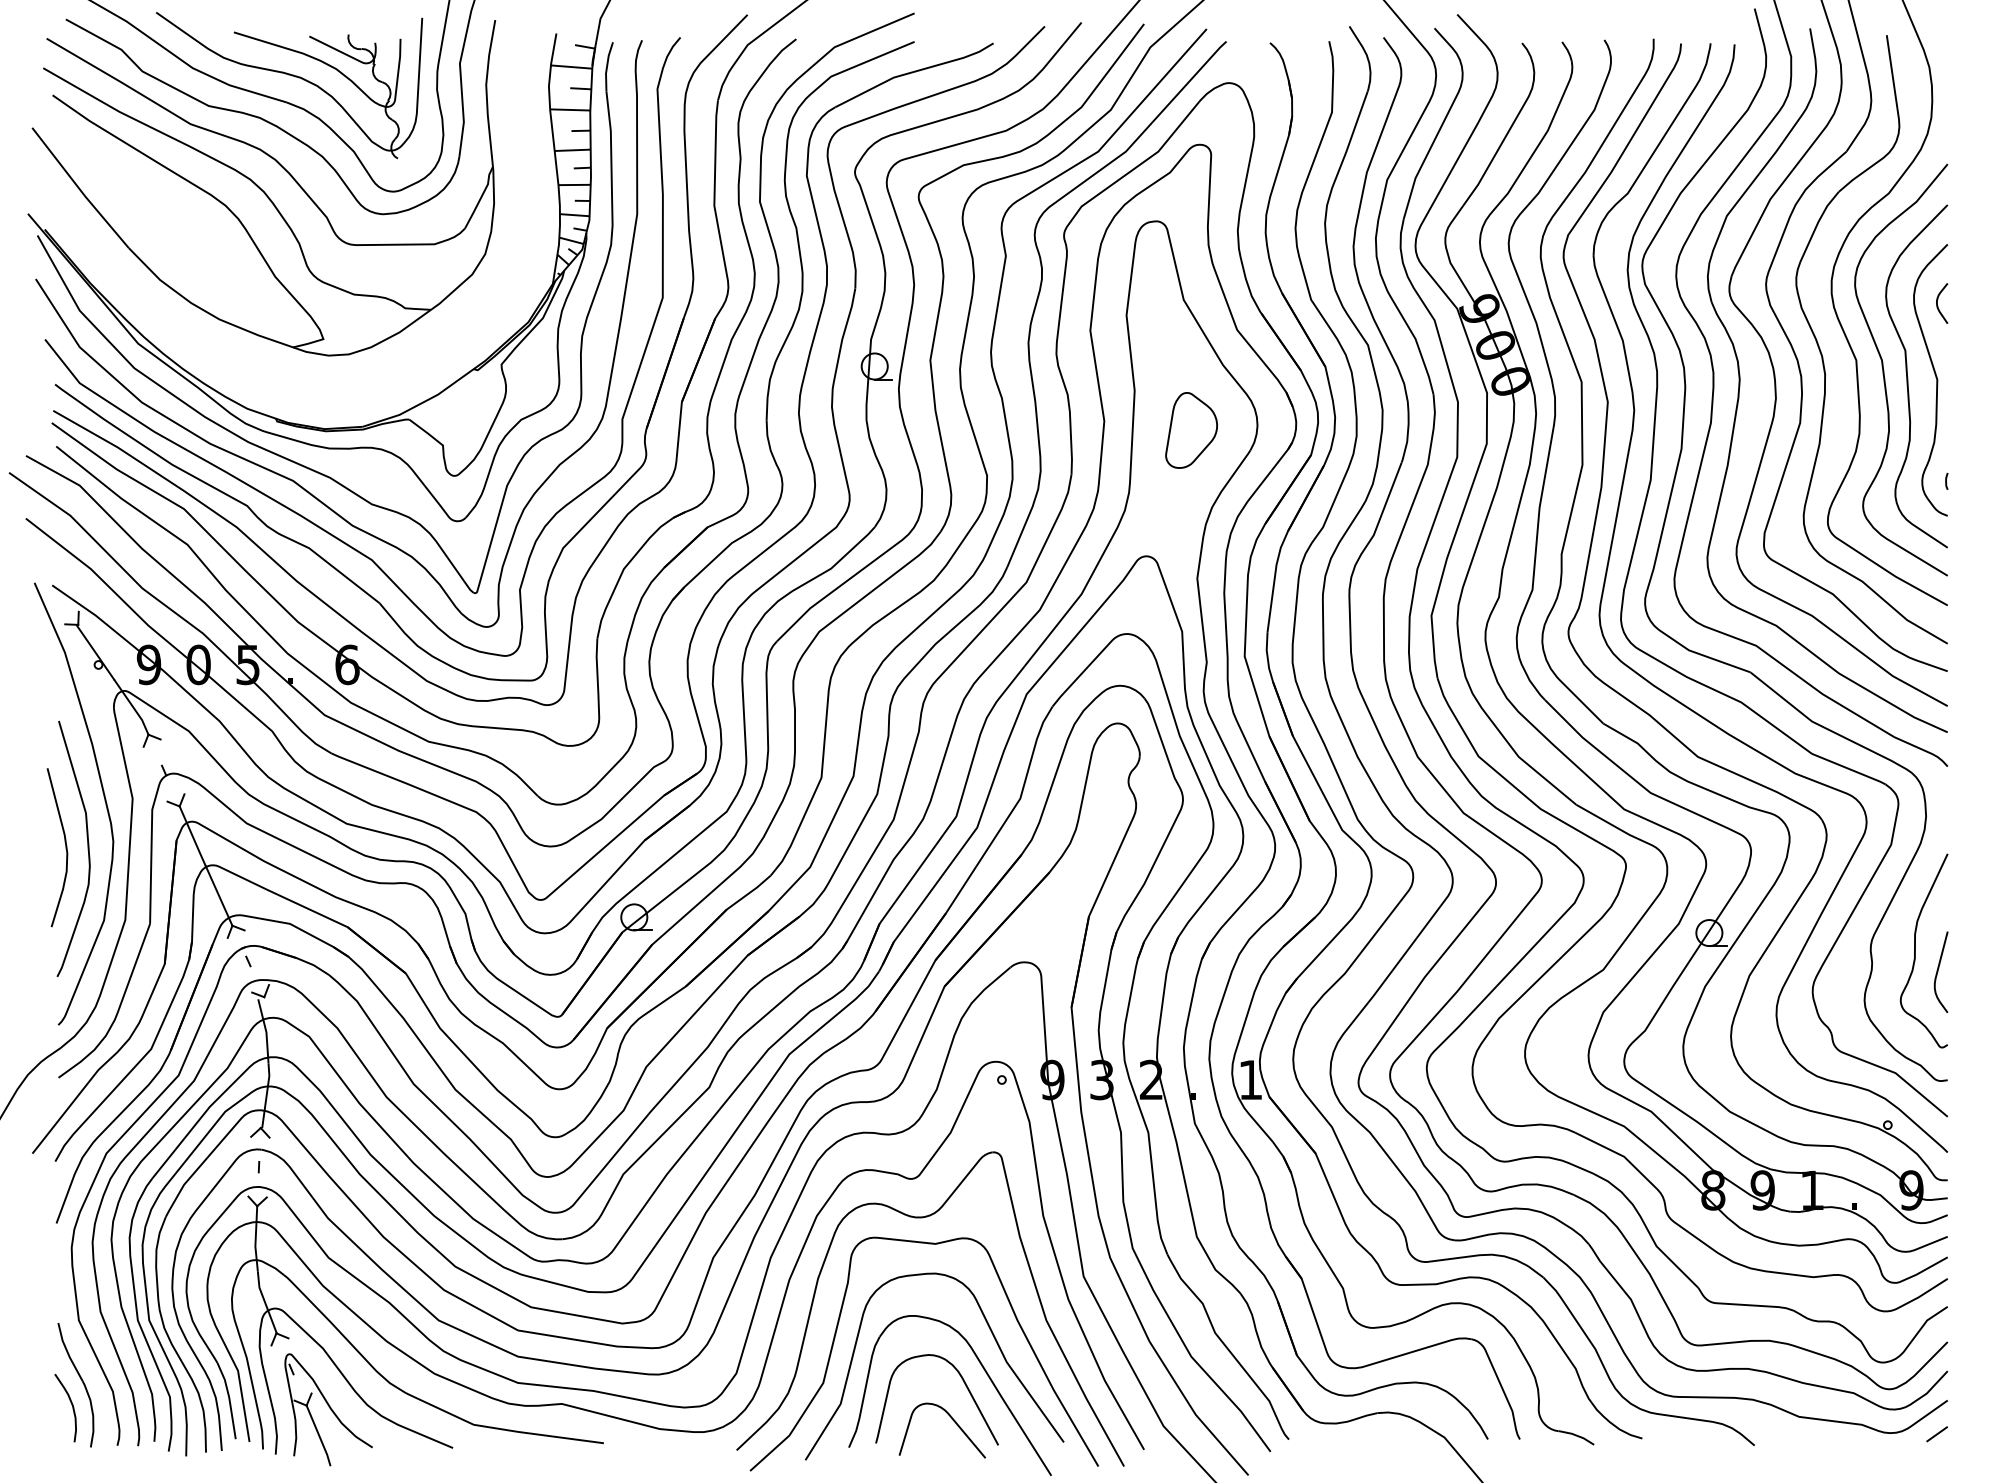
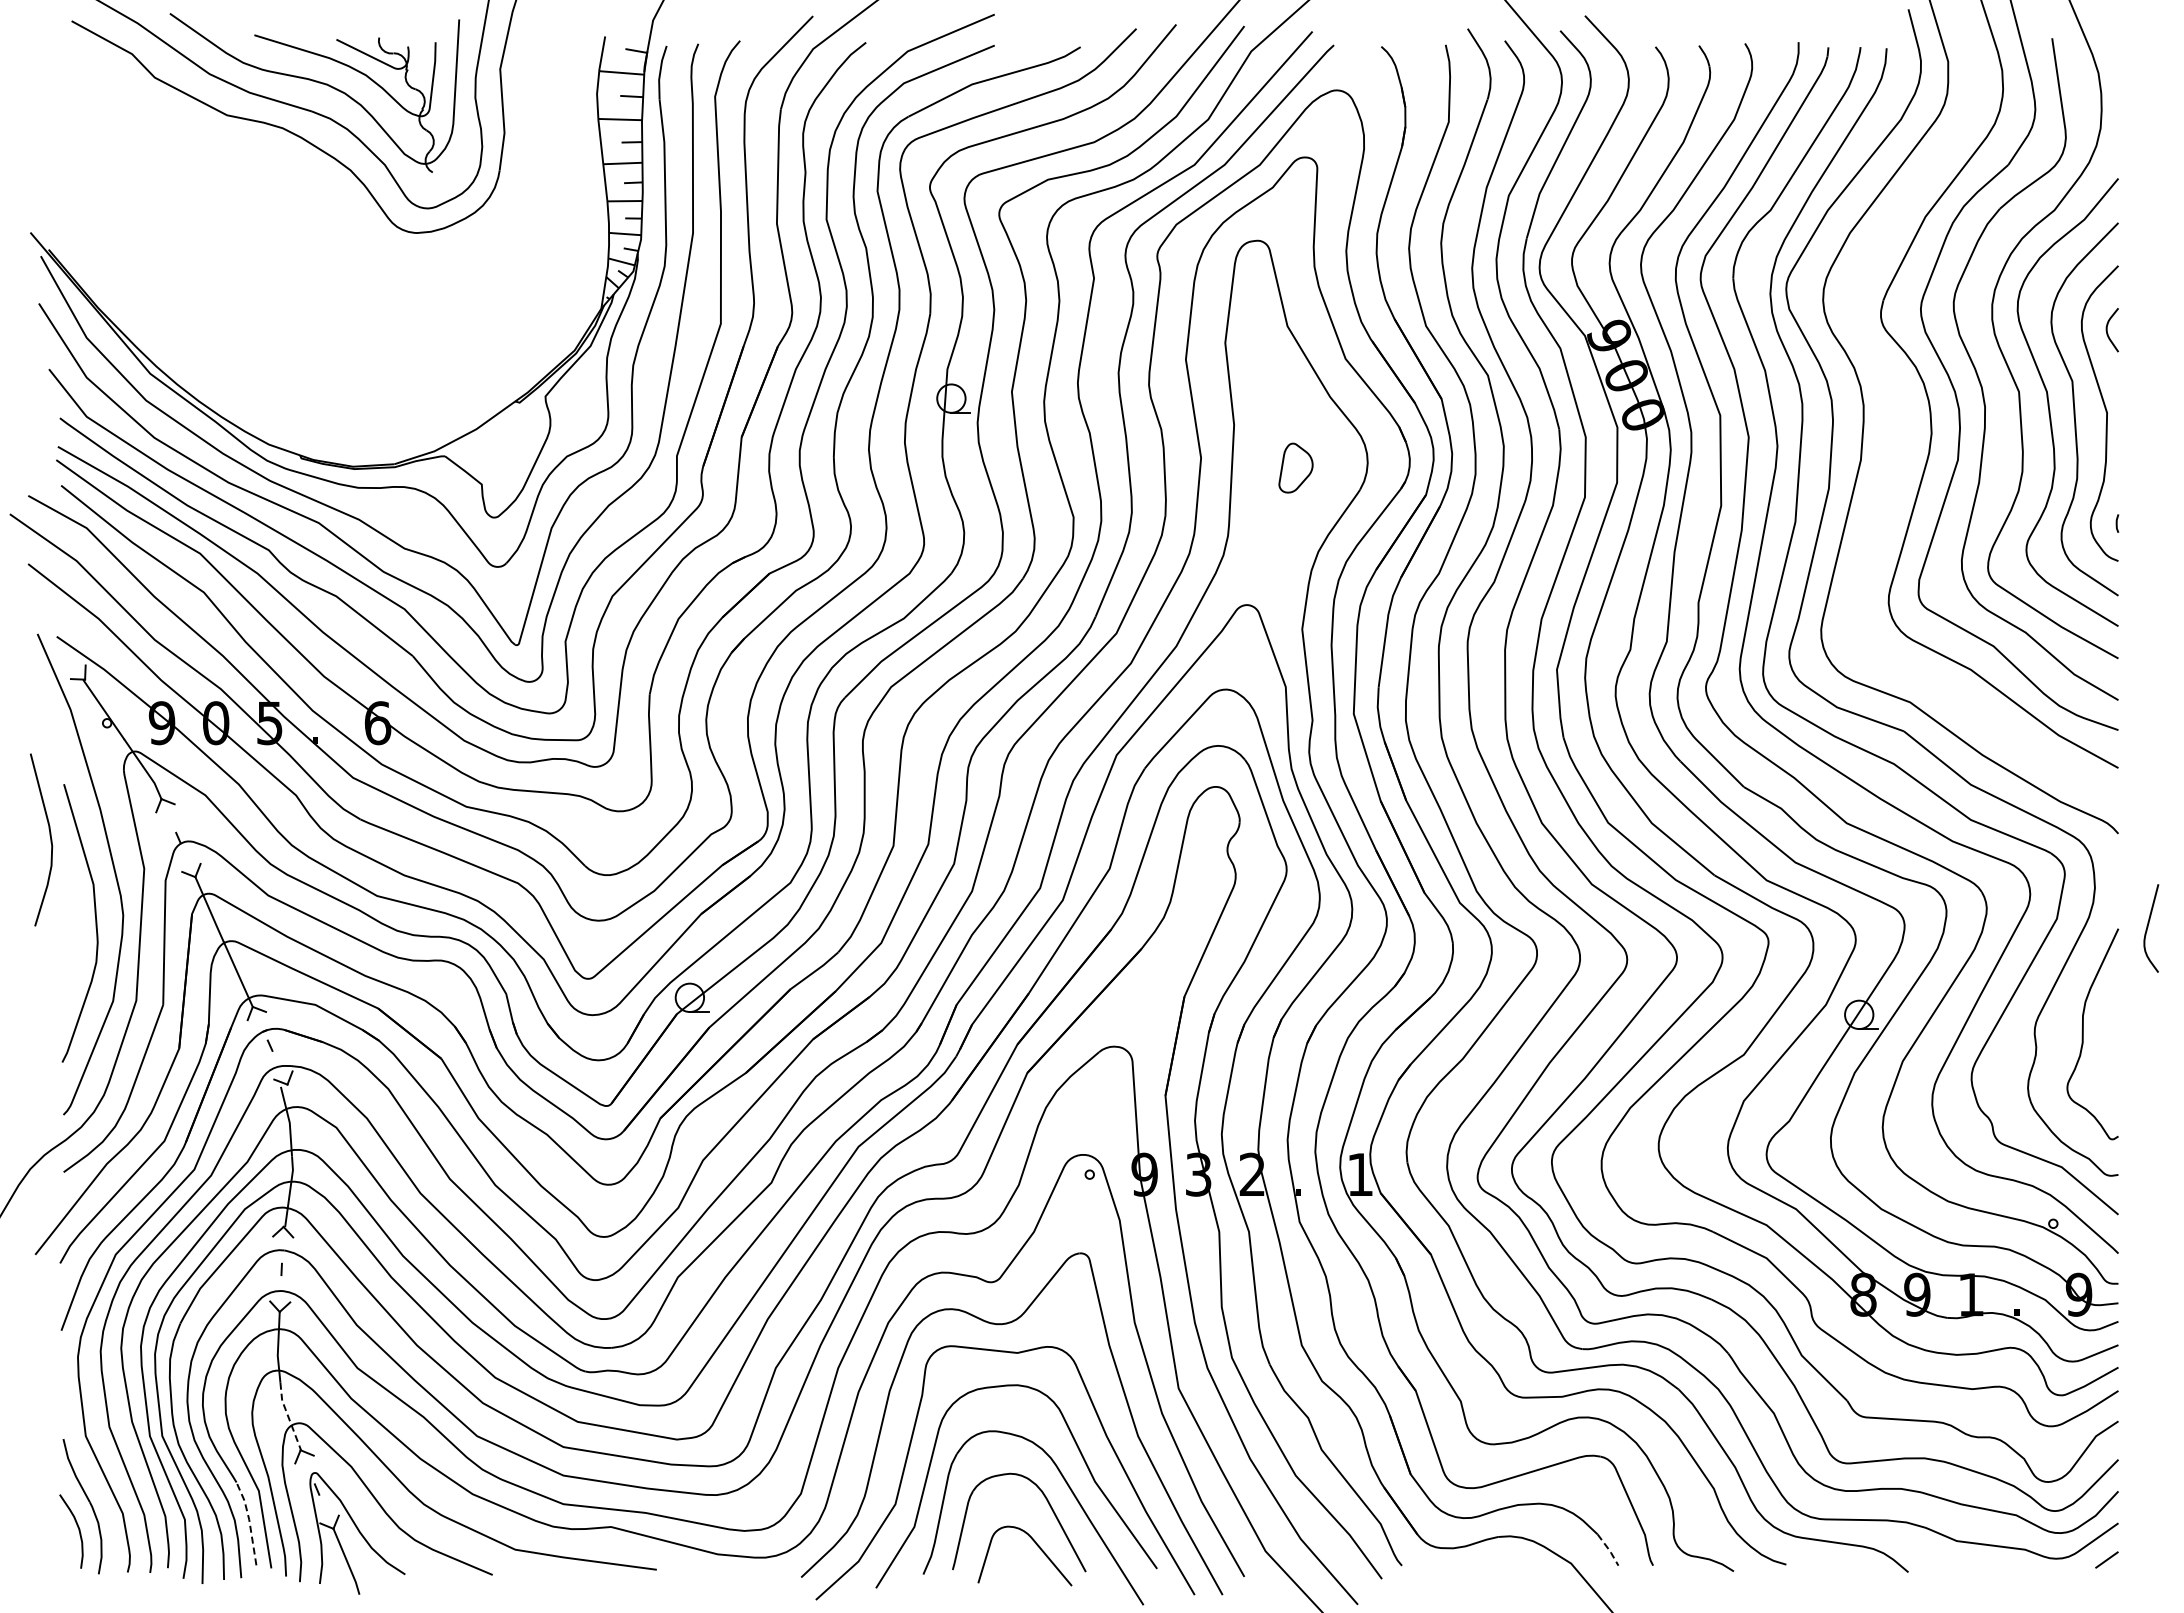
part: (263, 188) -> (286, 204), removed
part: (1740, 380) -> (1893, 413), removed
part: (1191, 429) -> (1295, 467), size x0.6
curve: (64, 844) -> (49, 836), moved
curve: (1938, 971) -> (2148, 927), moved
line: (265, 1303) -> (288, 1417), solid -> dashed
line: (229, 1398) -> (249, 1521), solid -> dashed
line: (1479, 1425) -> (1609, 1550), solid -> dashed

